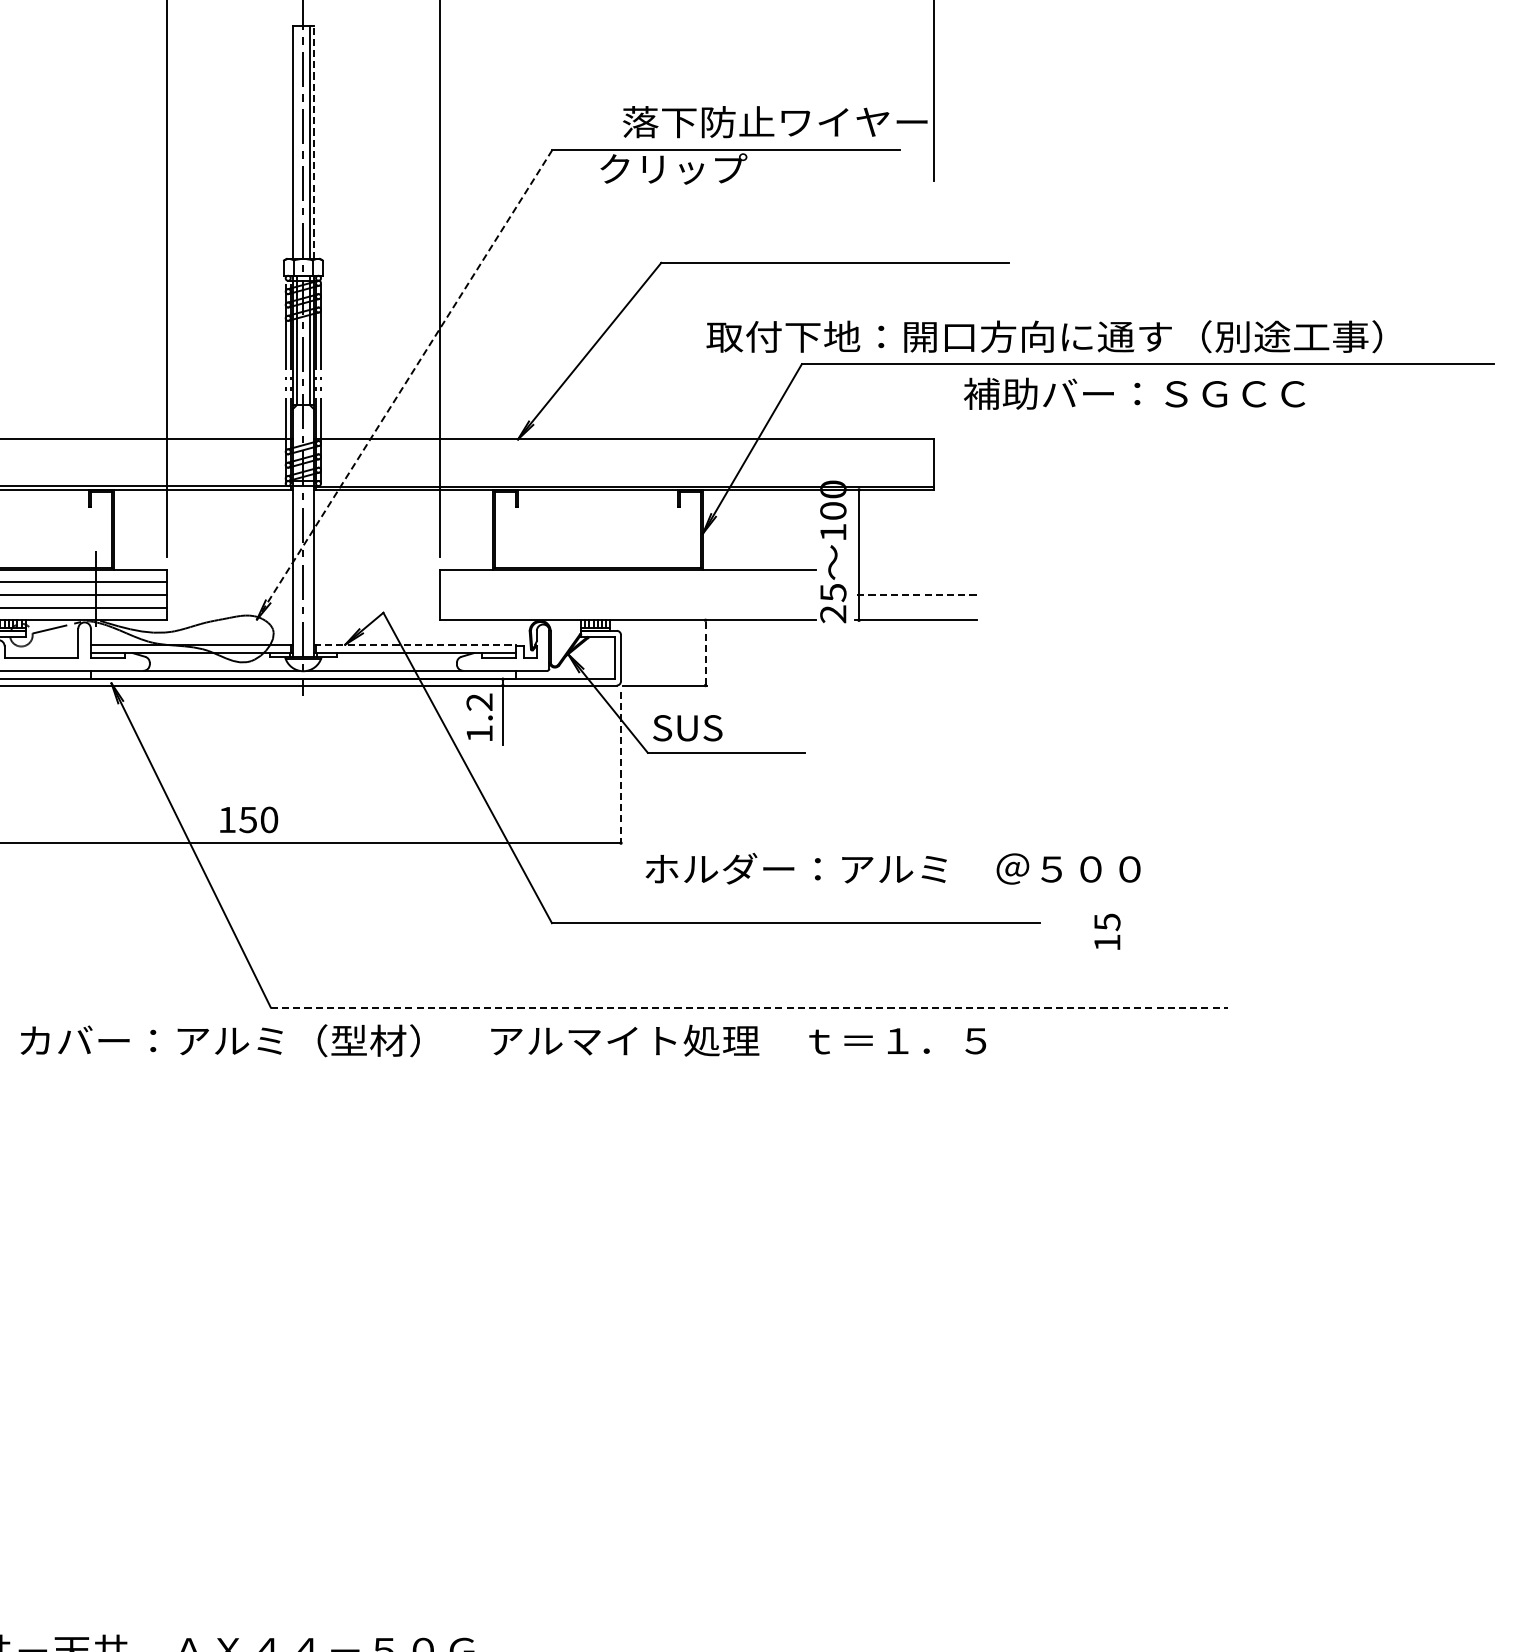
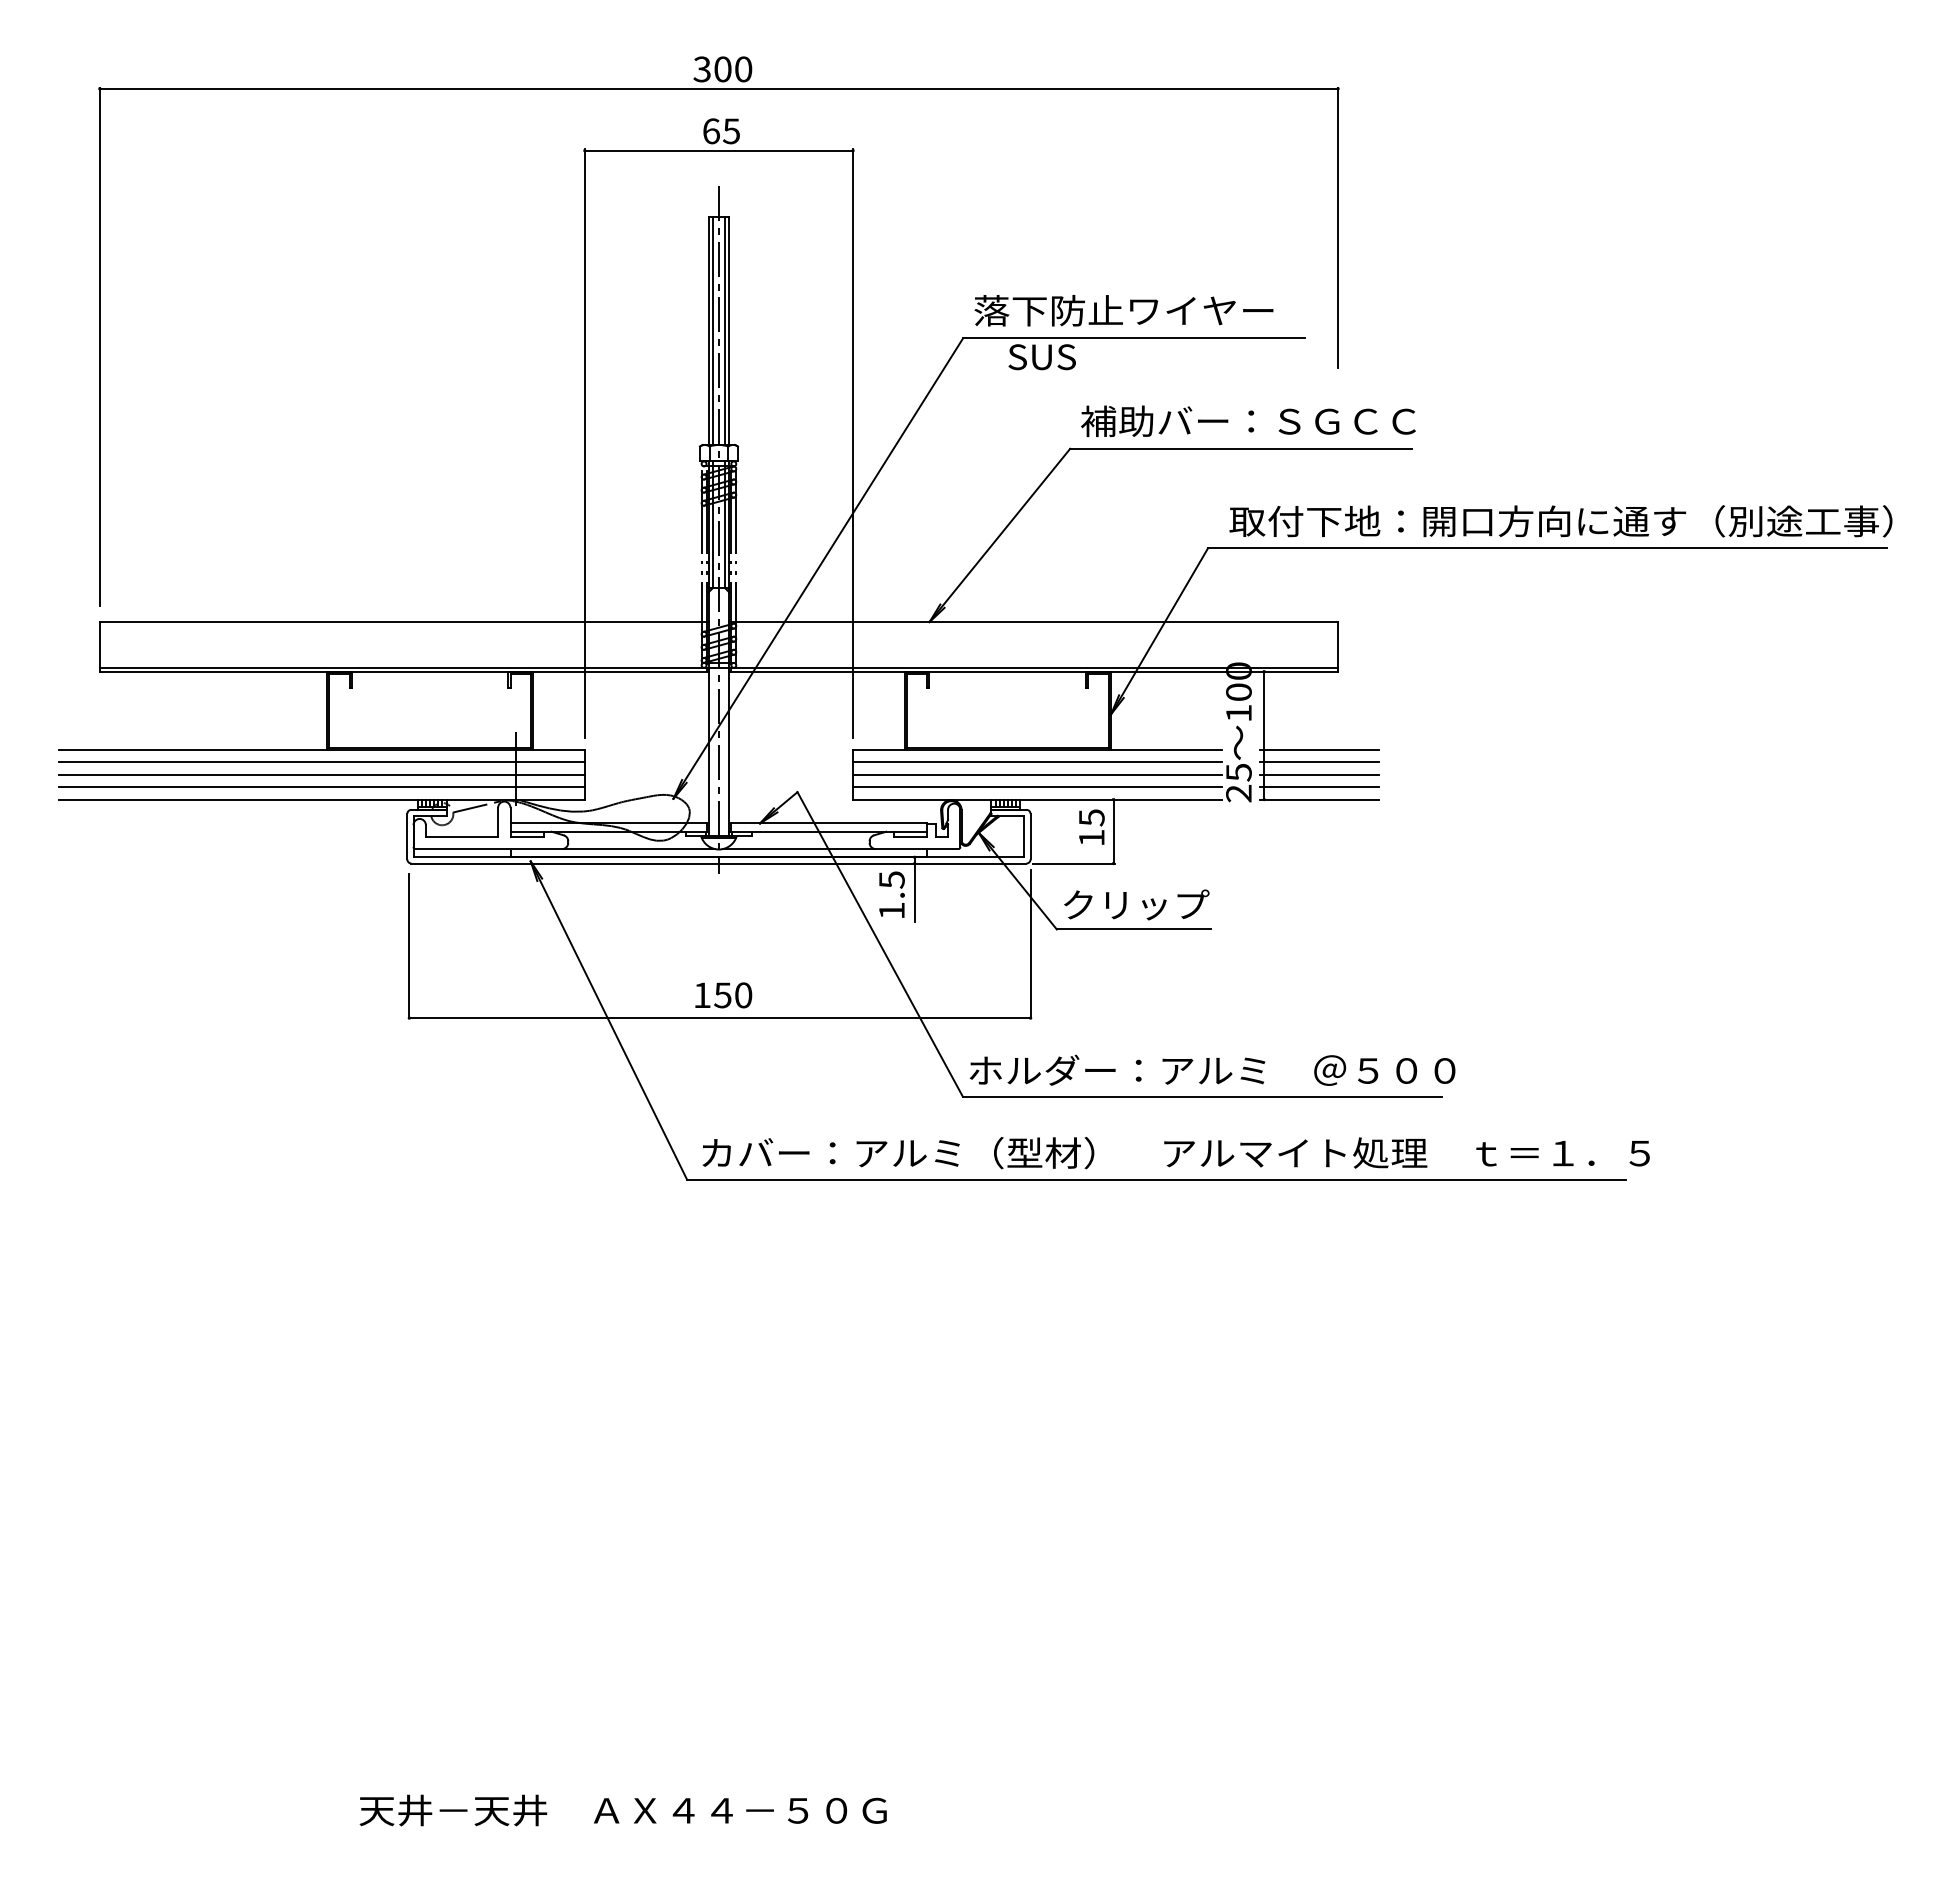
text: (774, 121) -> (1123, 310), moved
line: (296, 142) -> (712, 330), added
line: (314, 142) -> (729, 330), dashed -> solid
text: (672, 168) -> (1081, 356), クリップ -> SUS
text: (1043, 336) -> (1560, 521), moved
line: (404, 384) -> (818, 568), dashed -> solid
text: (1134, 394) -> (1248, 421), moved
line: (915, 570) -> (1319, 750), added
line: (628, 582) -> (1037, 762), added
line: (915, 582) -> (1319, 762), added
line: (628, 594) -> (1037, 774), added
line: (915, 594) -> (1319, 774), dashed -> solid
line: (628, 608) -> (1037, 787), added
line: (915, 608) -> (1319, 787), added
line: (415, 644) -> (828, 823), dashed -> solid
line: (705, 652) -> (1113, 831), dashed -> solid
text: (479, 701) -> (891, 879), 1.2 -> 1.5
text: (727, 727) -> (1135, 904), SUS -> クリップ
line: (620, 768) -> (1030, 944), dashed -> solid
text: (248, 820) -> (723, 995), moved
text: (893, 867) -> (1212, 1069), moved
text: (1107, 931) -> (1091, 826), moved
line: (749, 1007) -> (1156, 1179), dashed -> solid
text: (502, 1041) -> (1175, 1153), moved

